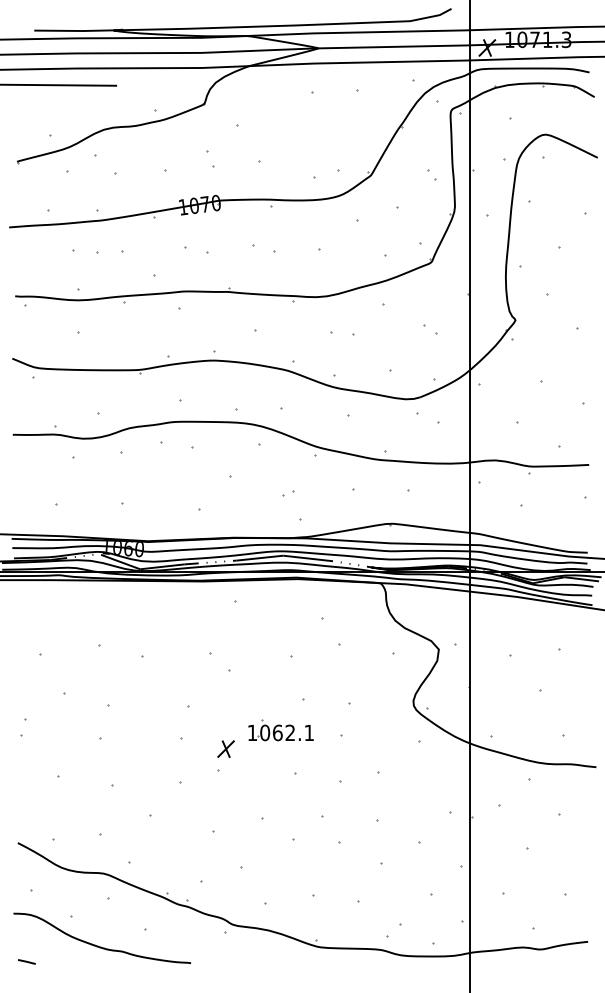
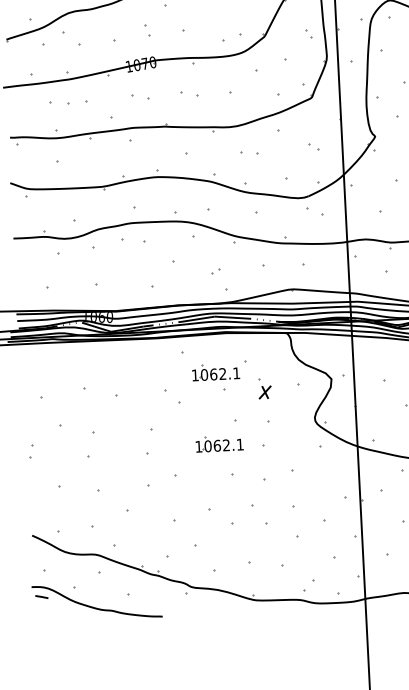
part: (280, 632) -> (215, 372), added
part: (225, 748) -> (264, 392), moved
line: (26, 961) -> (41, 596), moved

